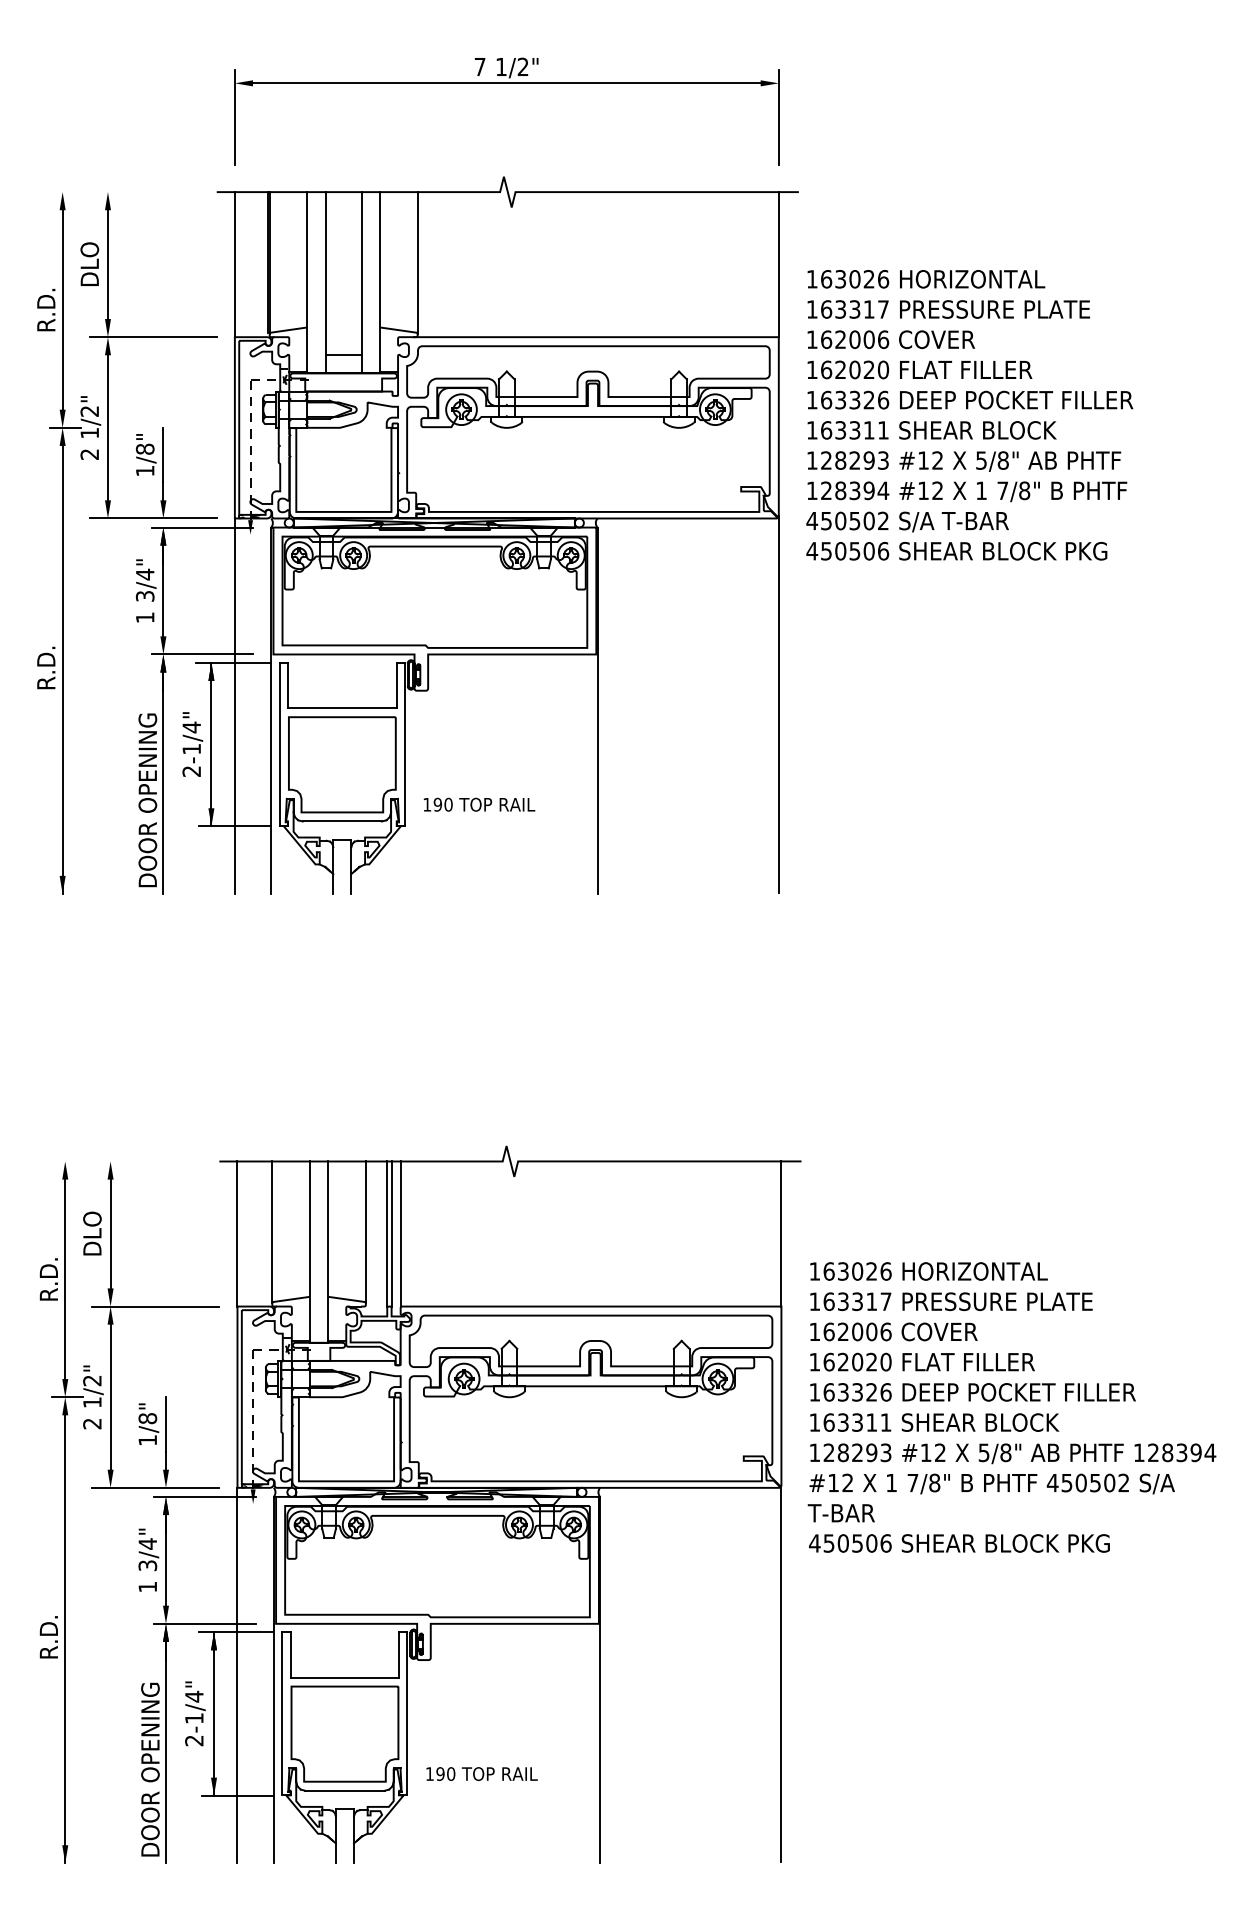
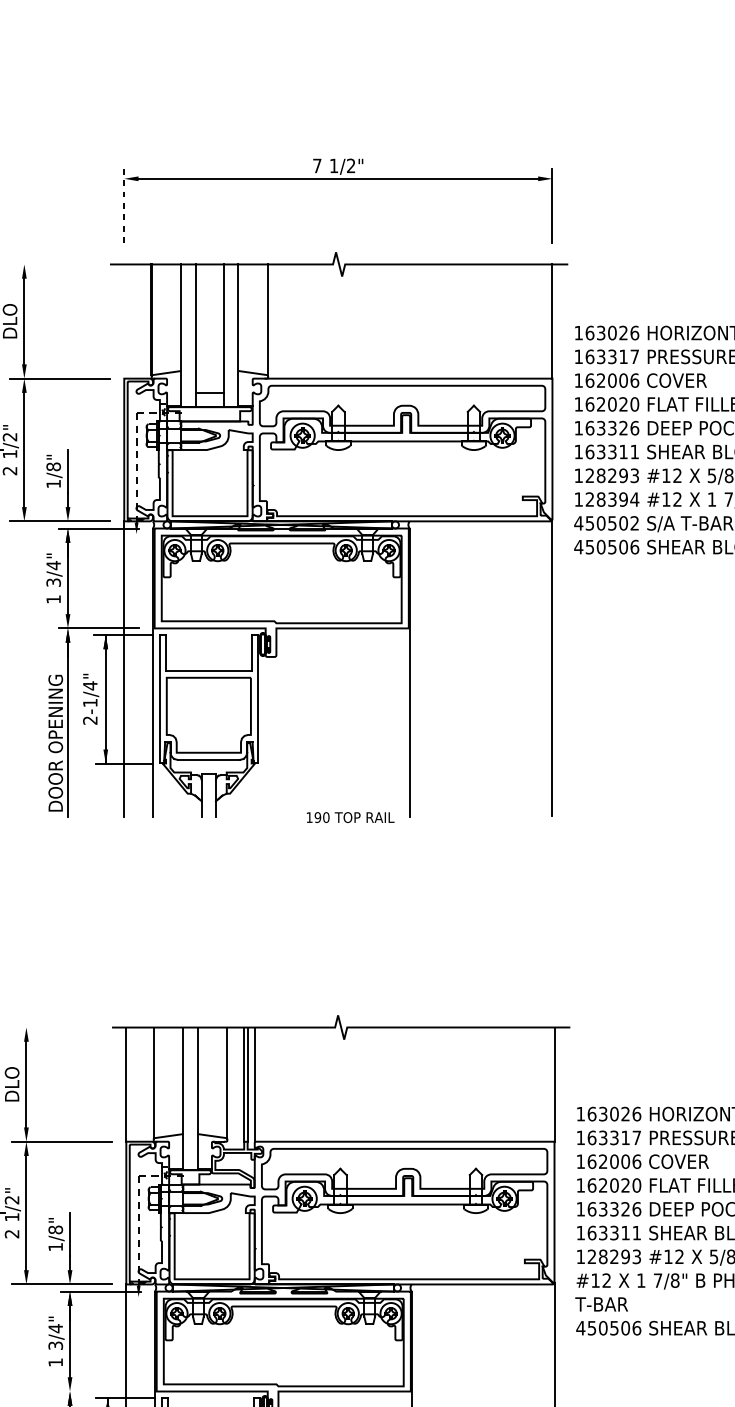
line: (234, 117) -> (123, 205), solid -> dashed
line: (234, 264) -> (123, 321), removed
text: (479, 804) -> (350, 817), moved
line: (204, 1623) -> (100, 1391), removed

